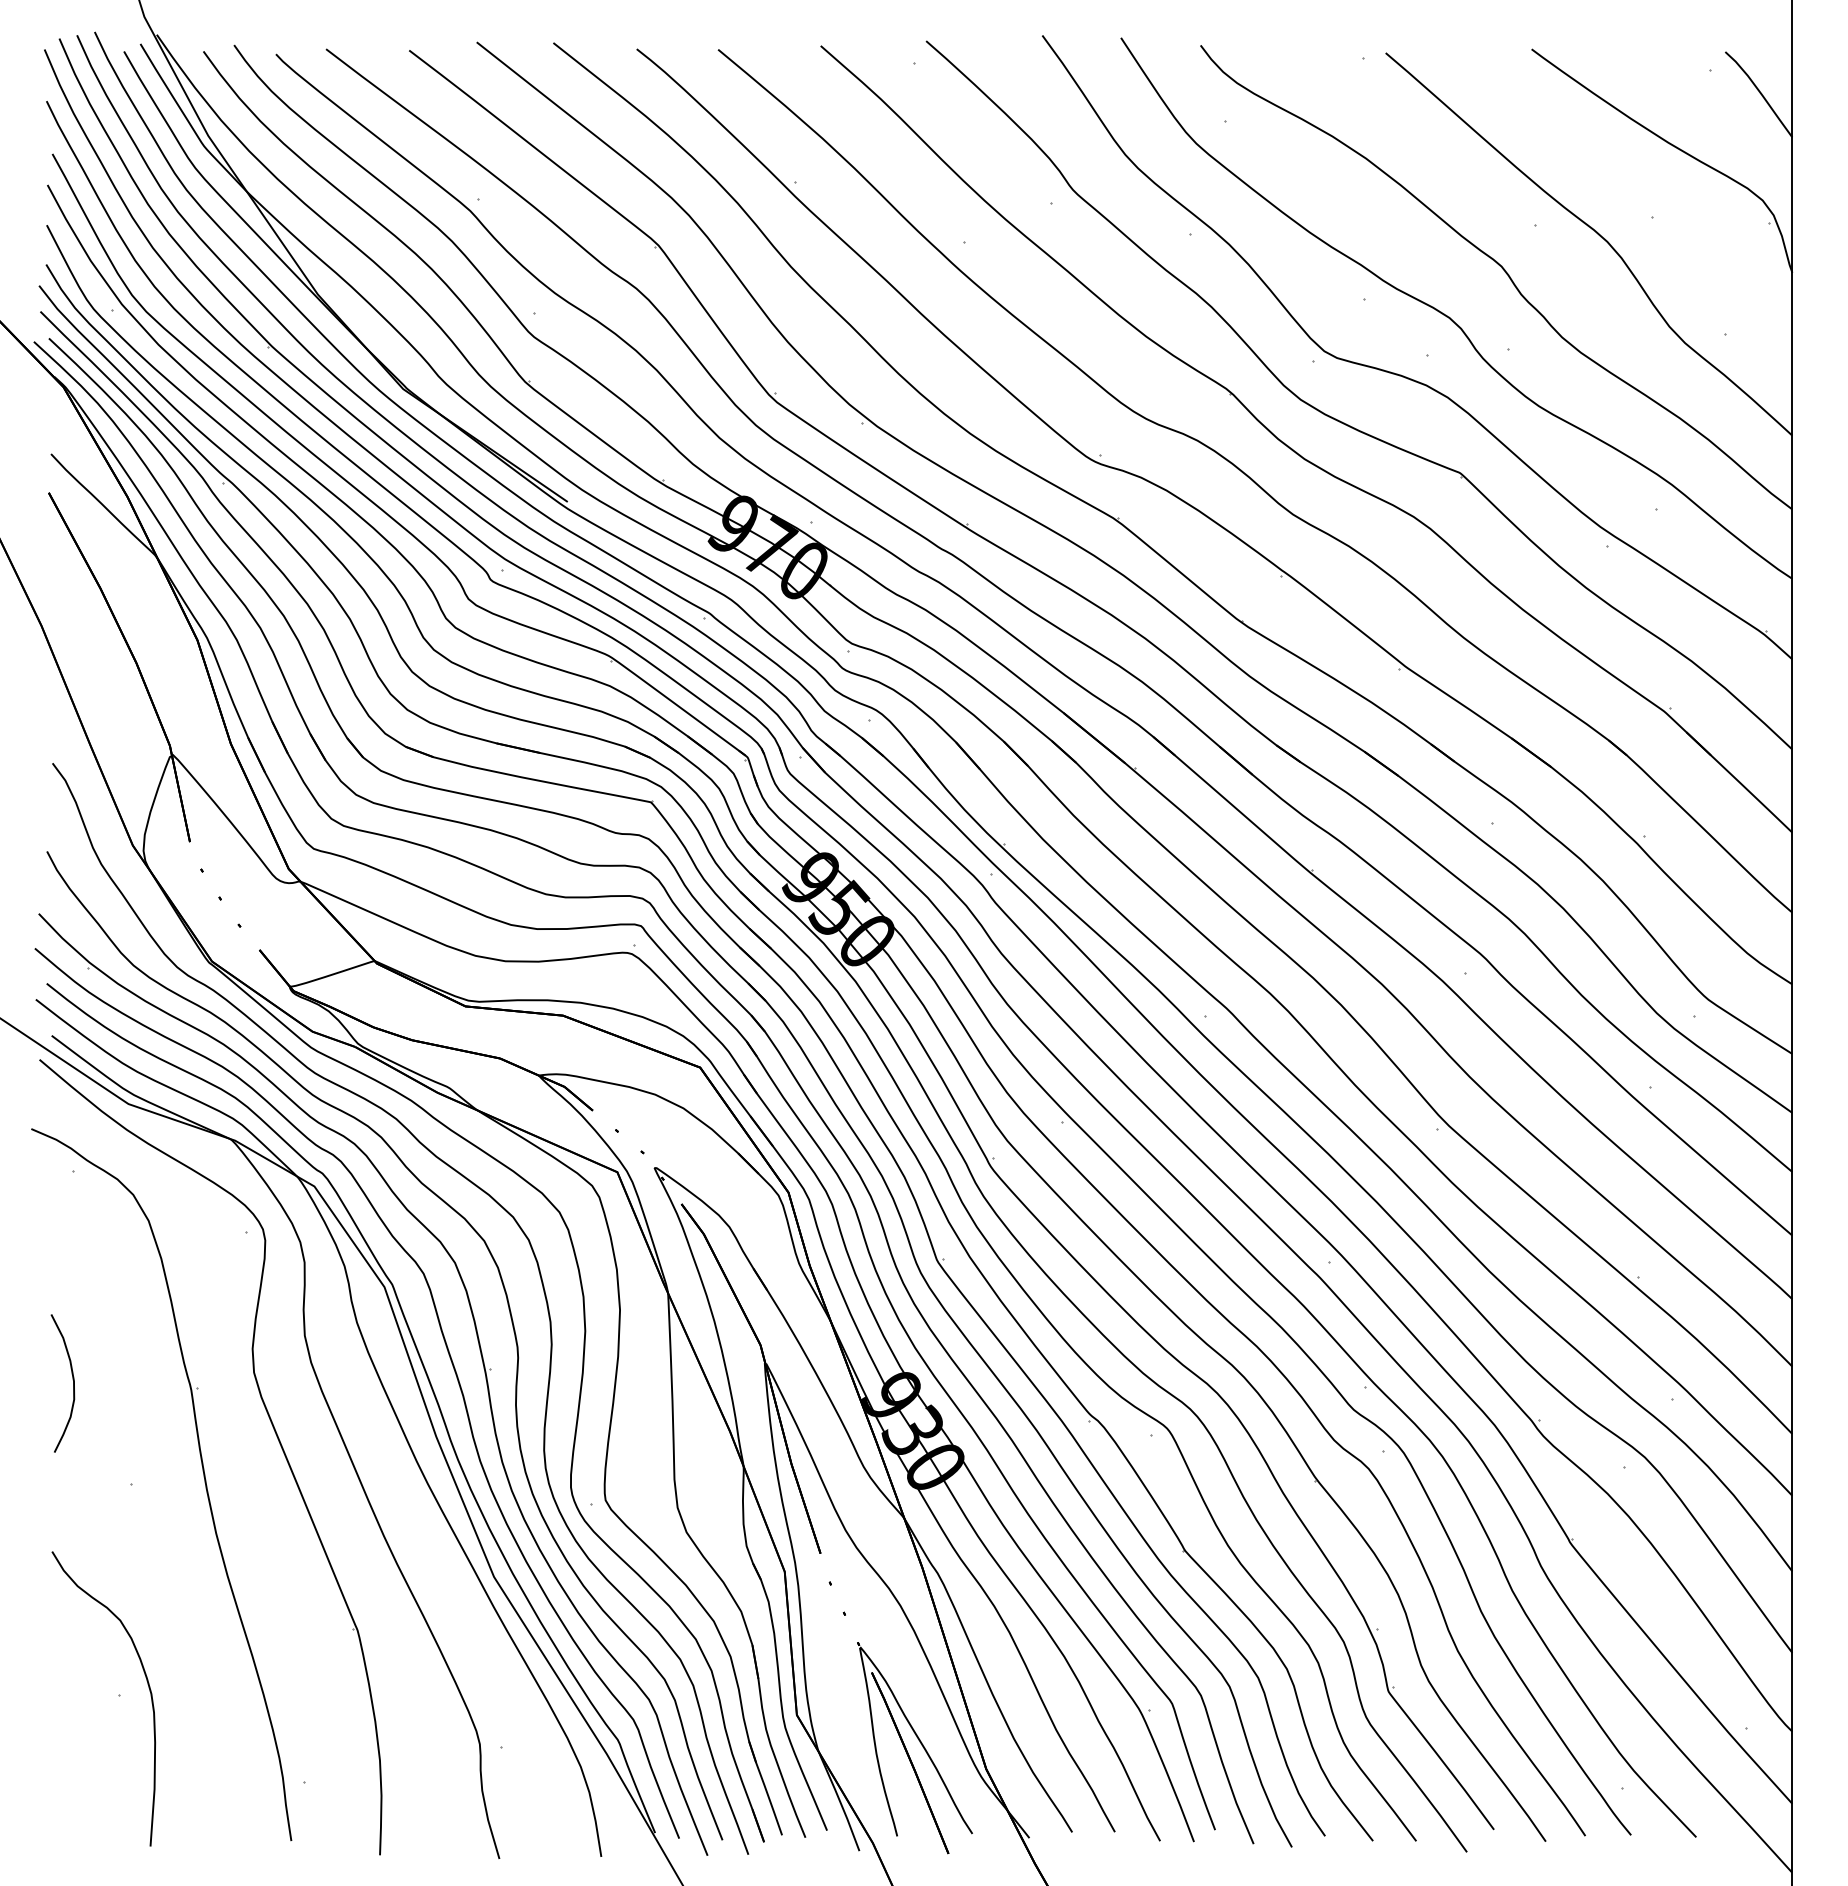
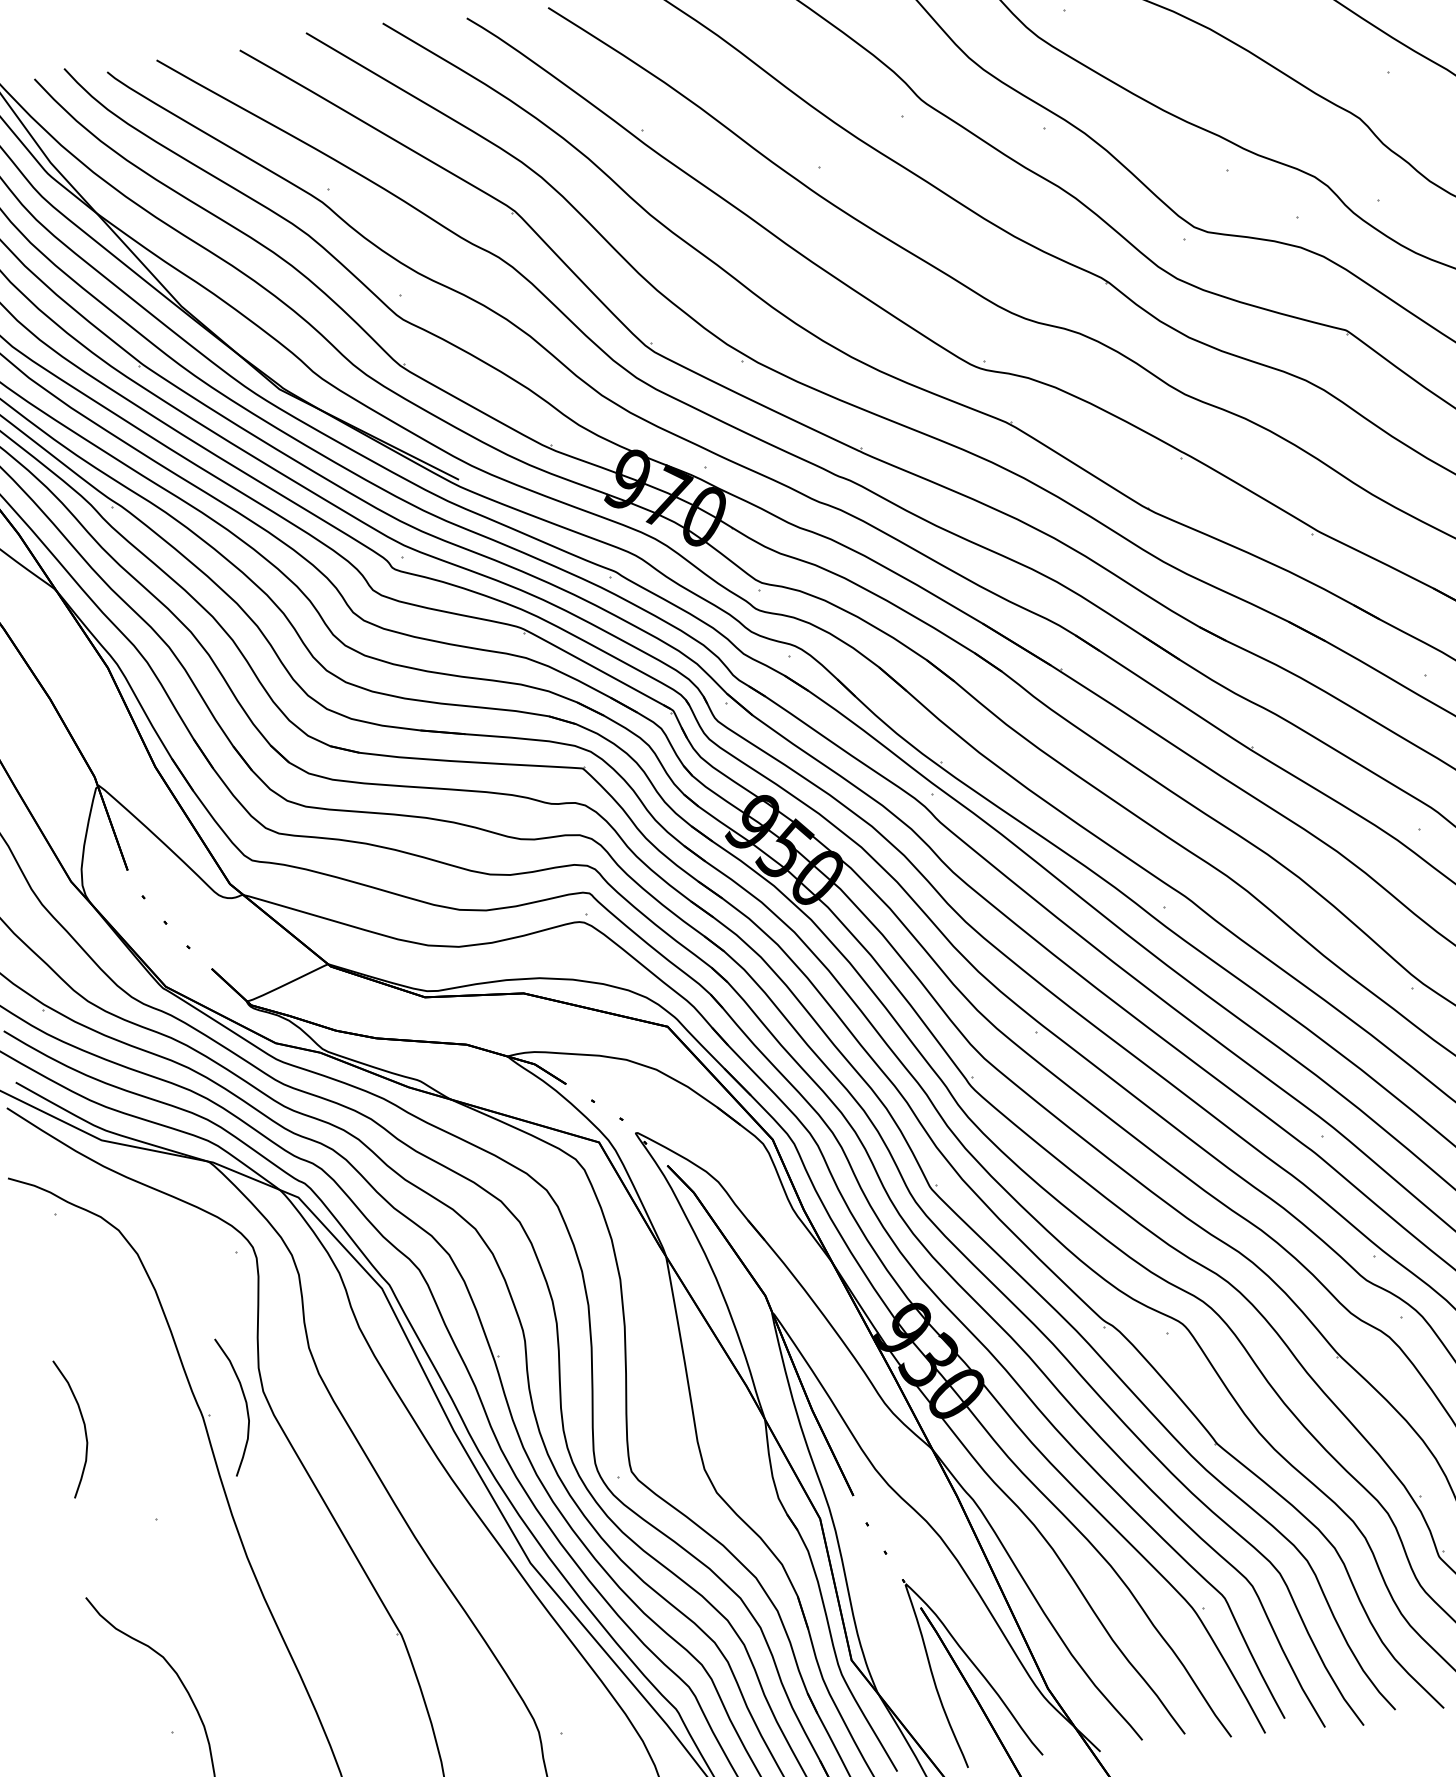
curve: (234, 1379) -> (244, 1401), added

